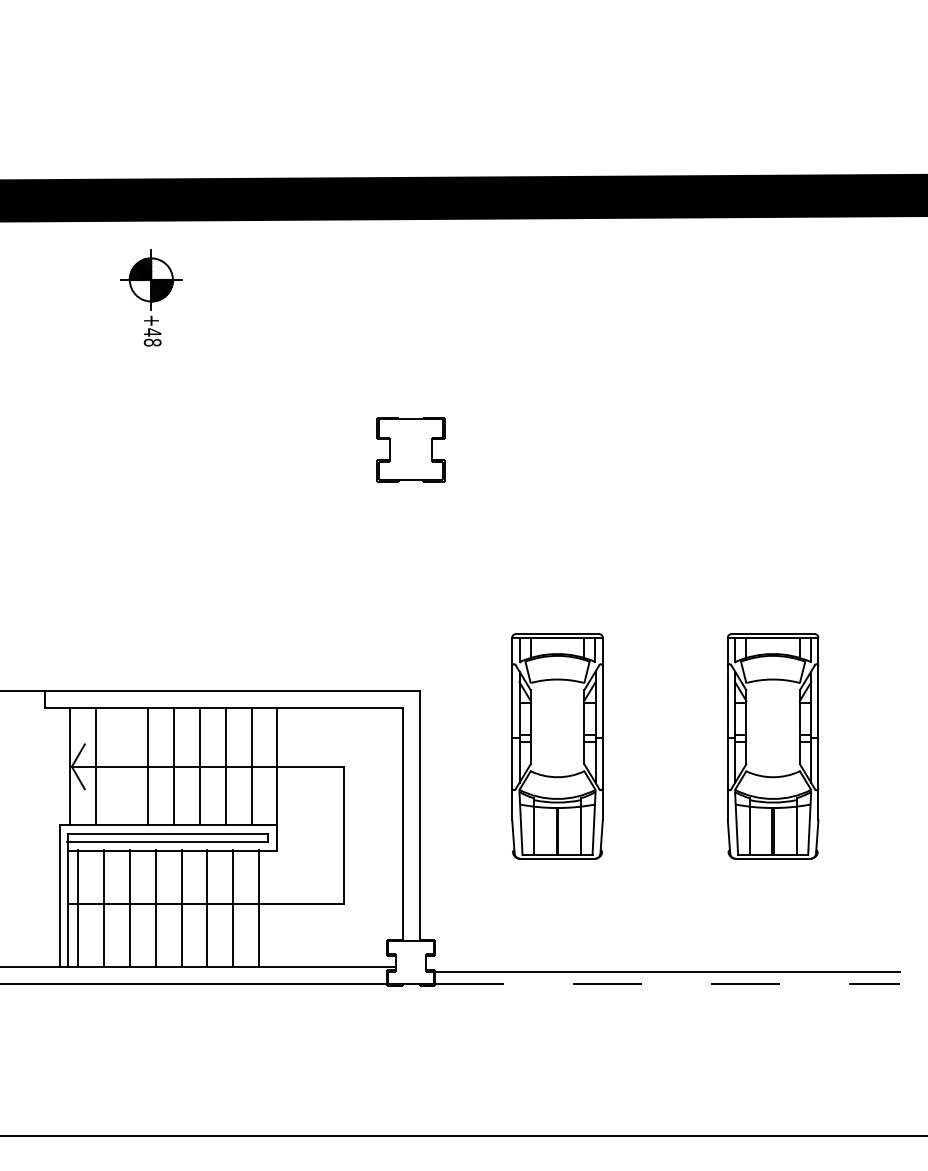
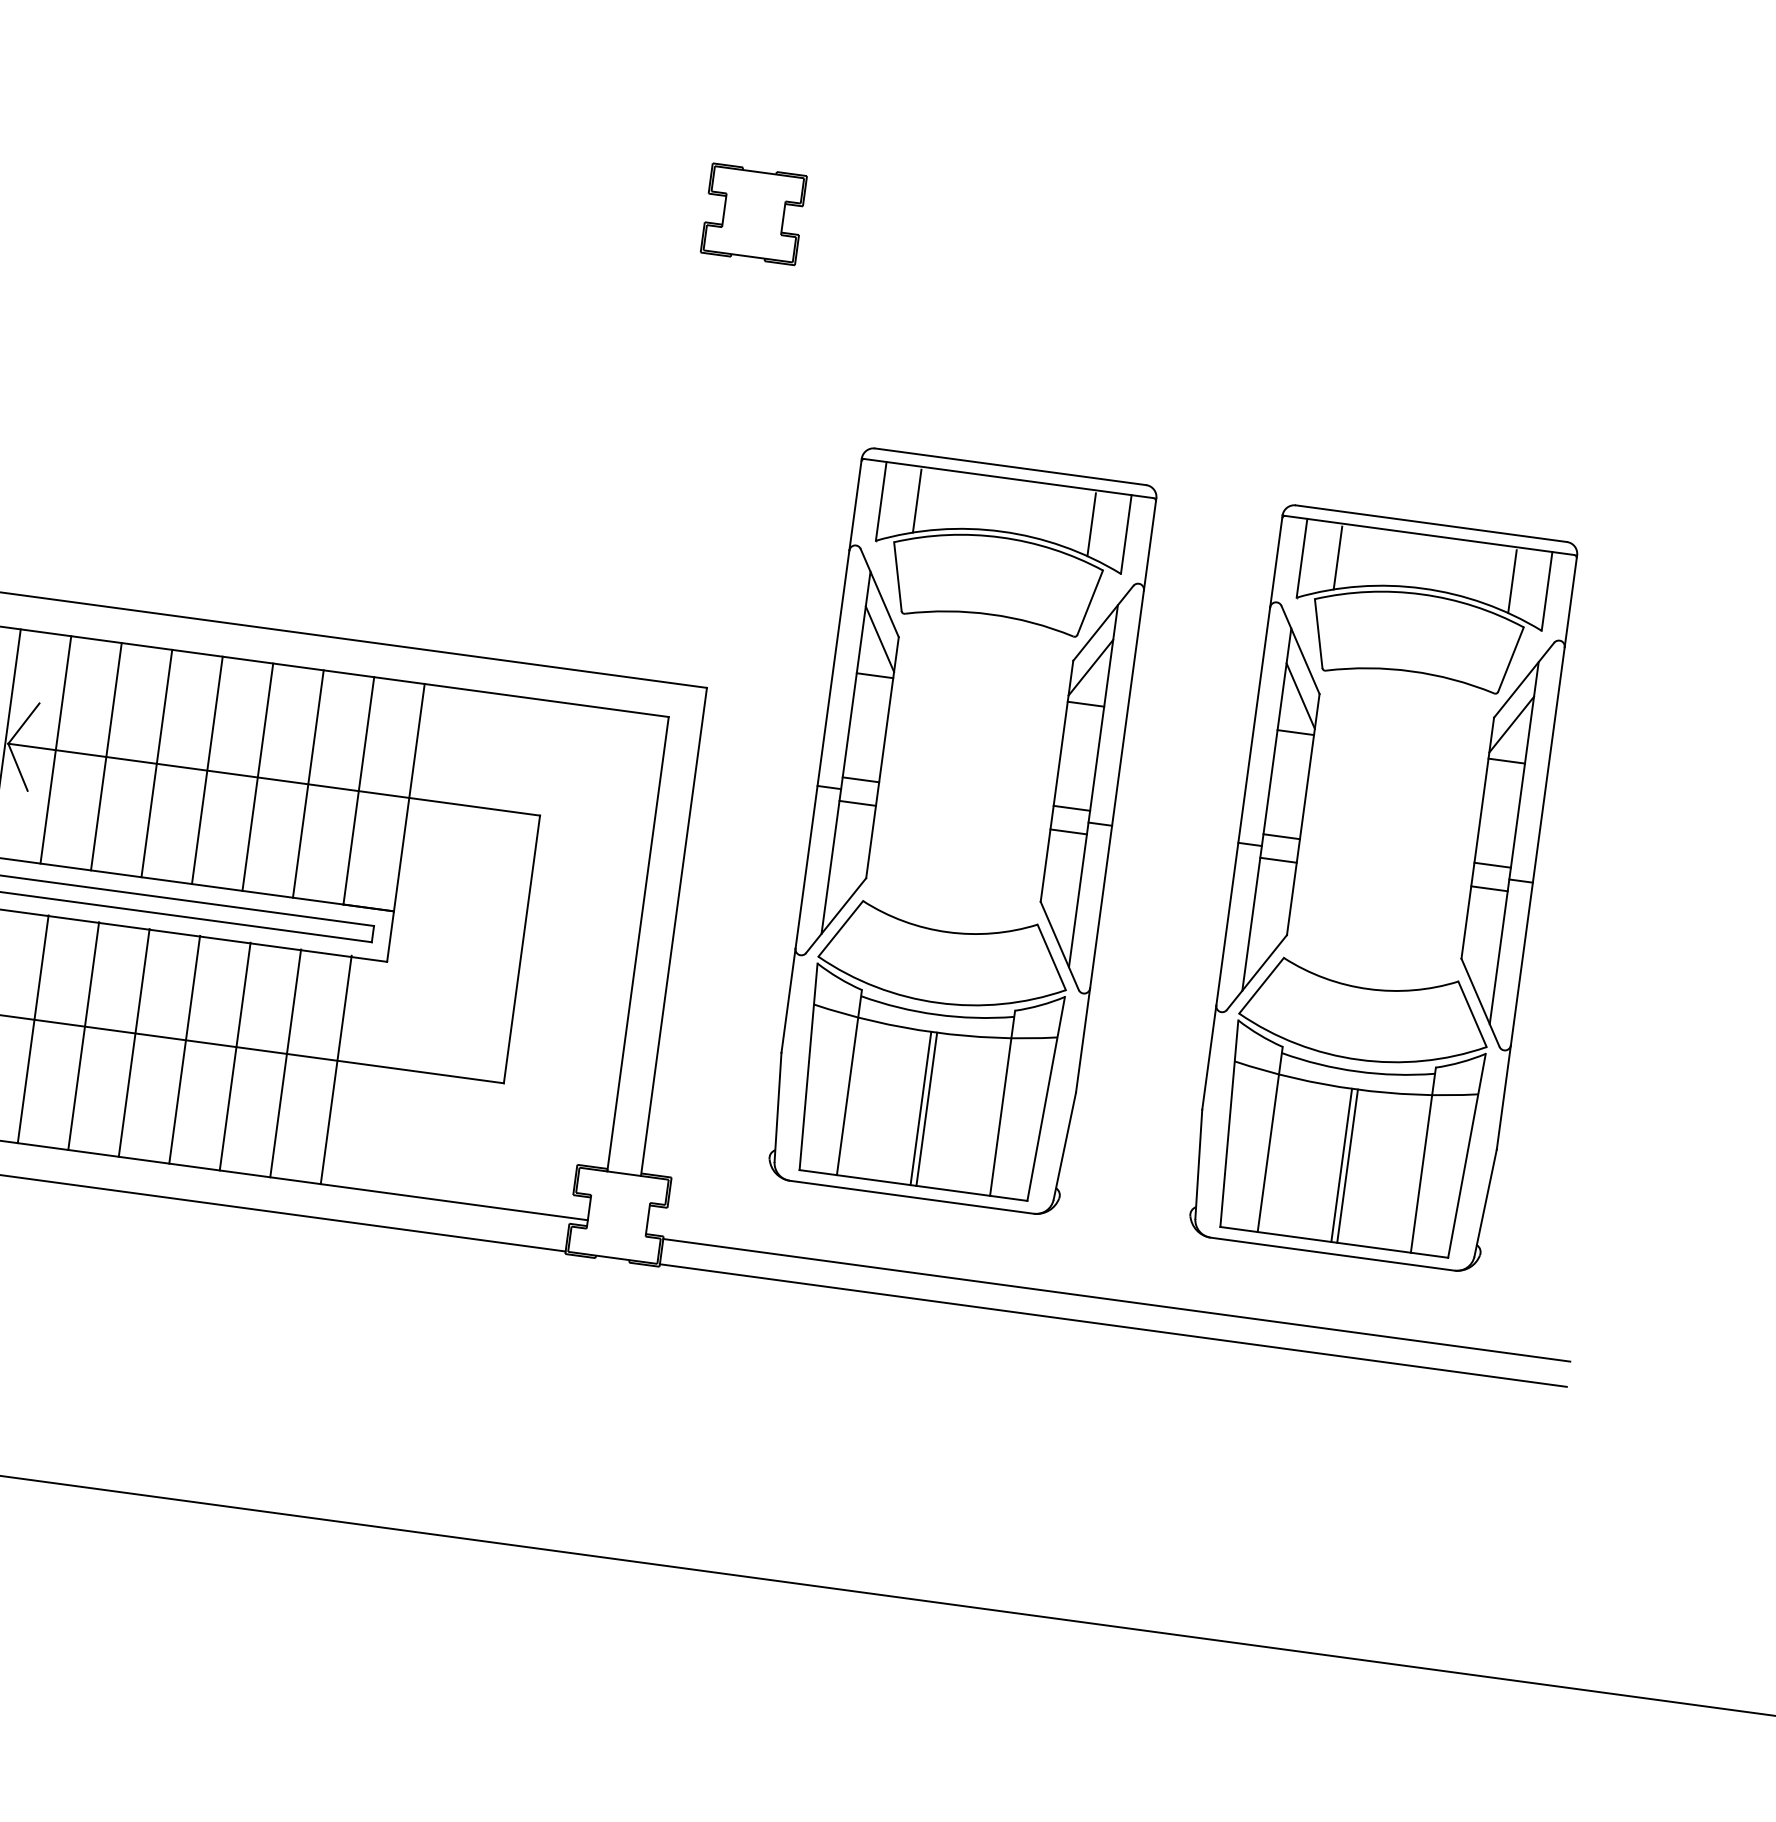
part: (410, 449) -> (752, 213), size x0.71
part: (557, 746) -> (961, 832), size x1.67
part: (772, 746) -> (1380, 888), size x1.67
line: (122, 766) -> (107, 756), added
line: (668, 984) -> (1114, 1325), dashed -> solid

